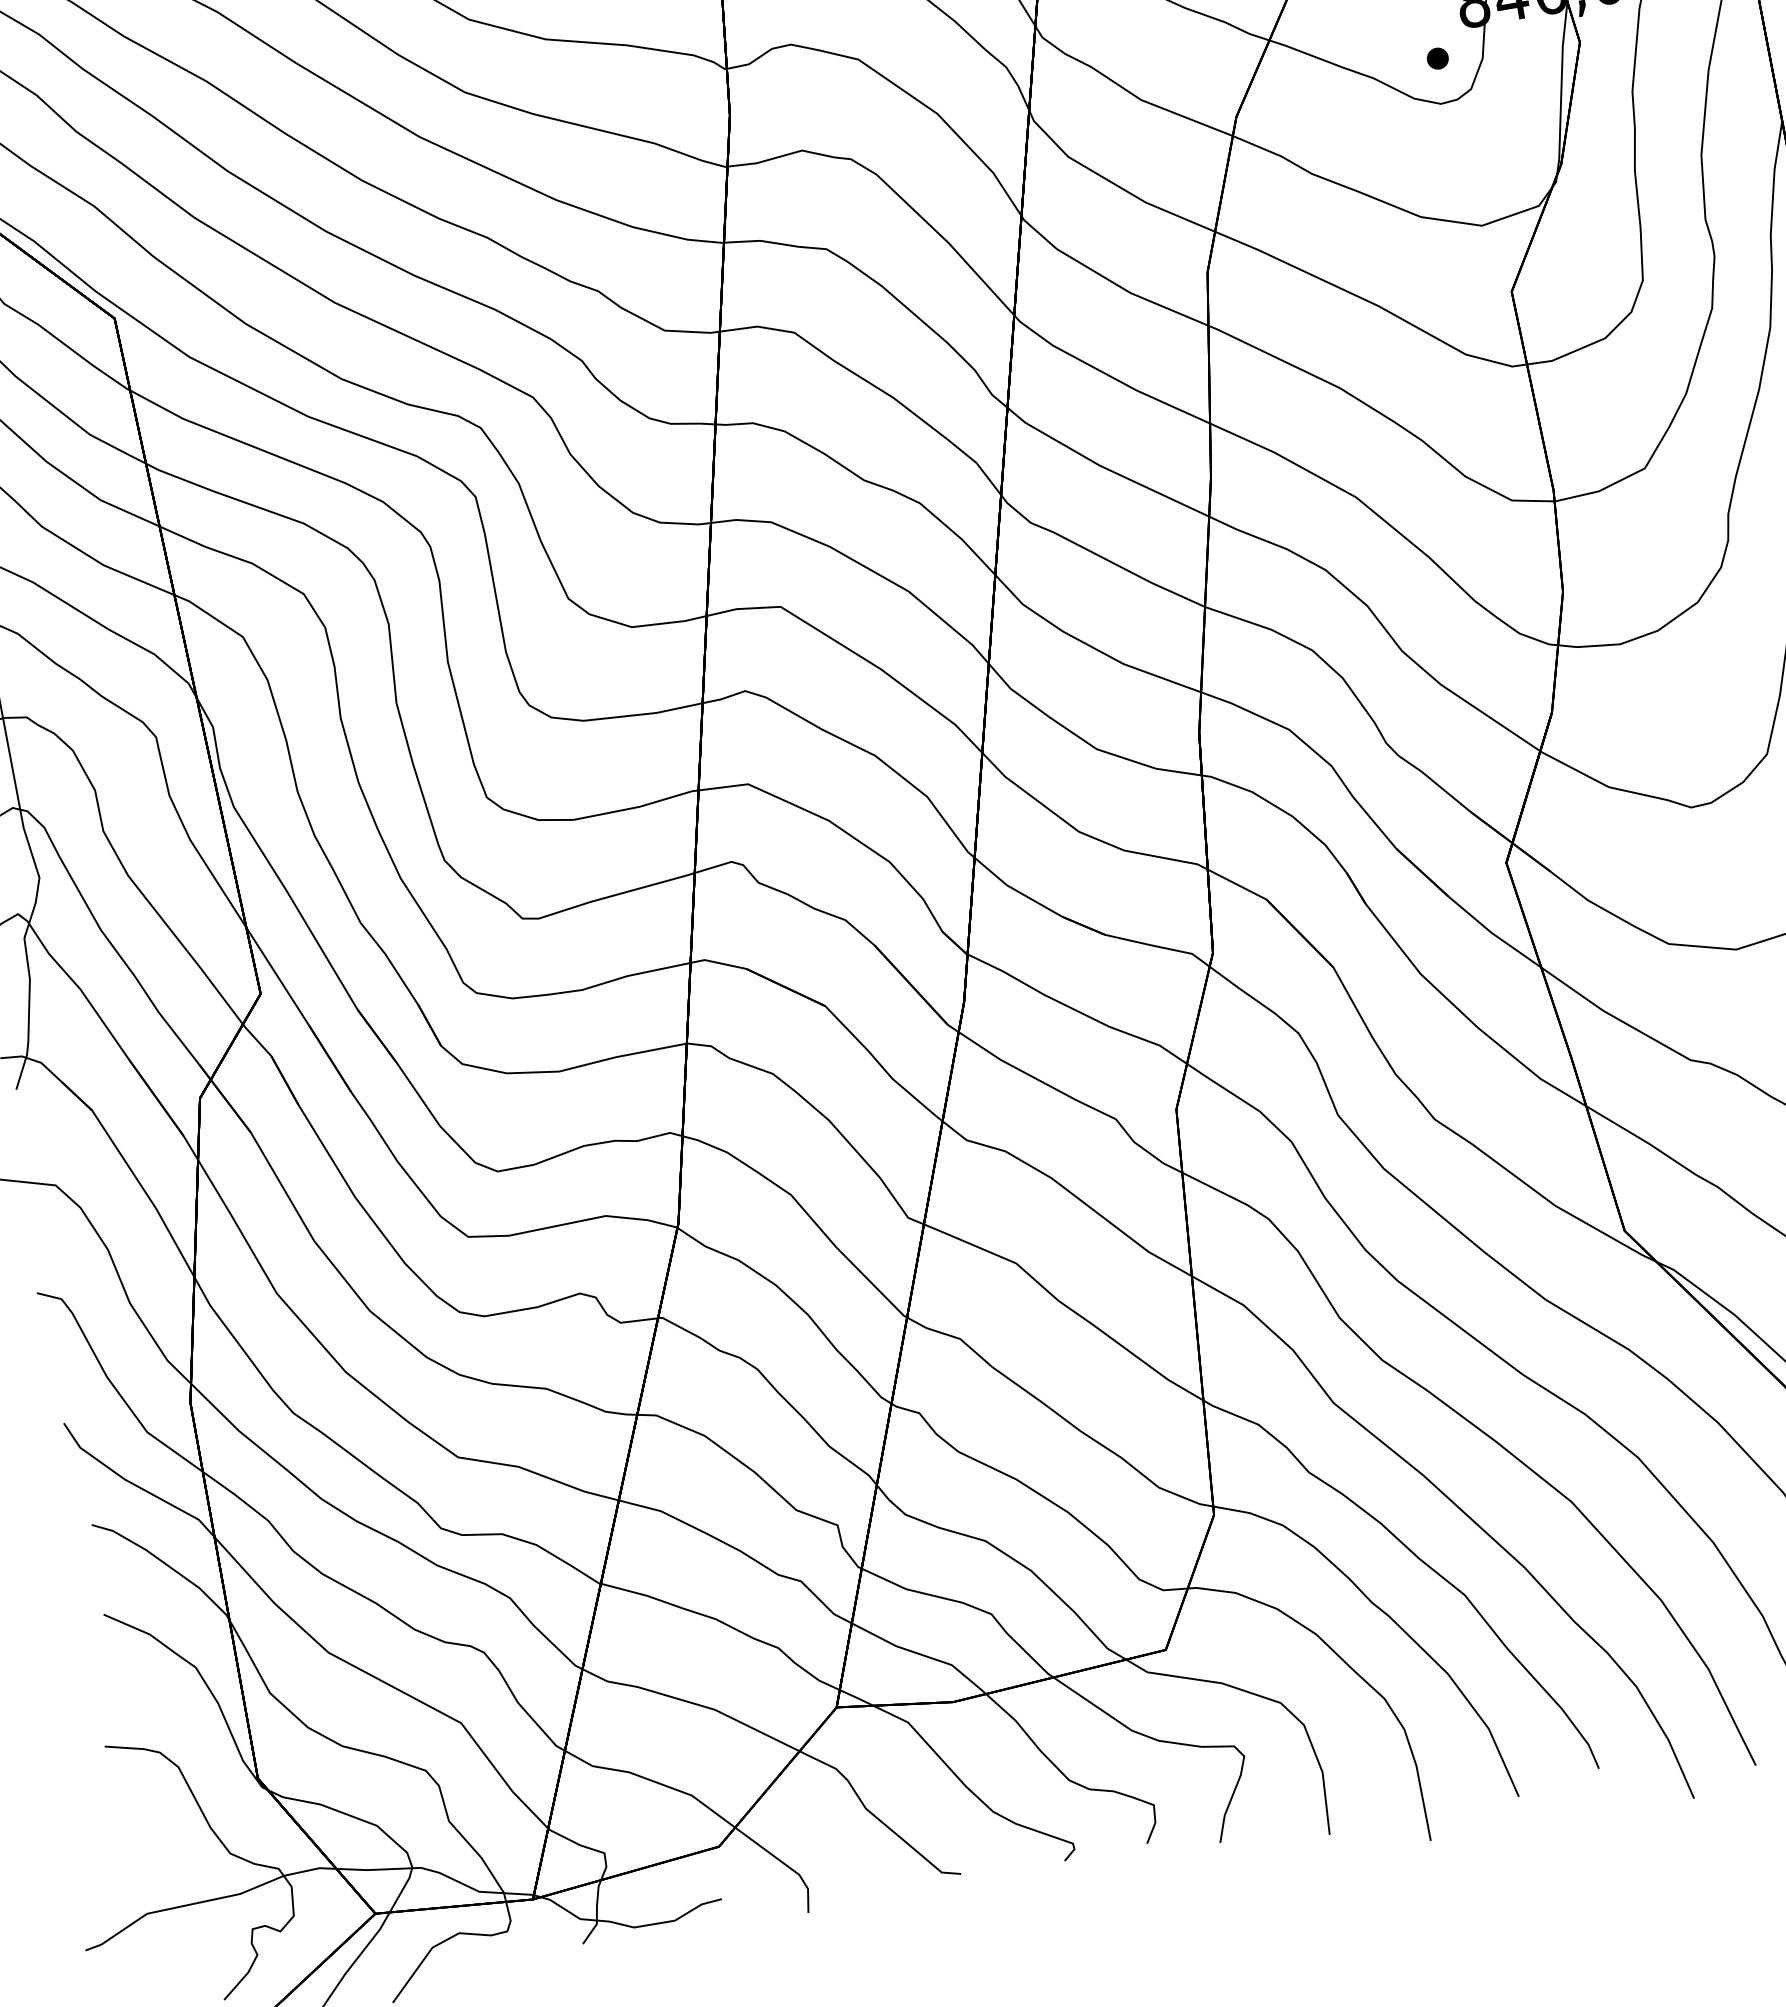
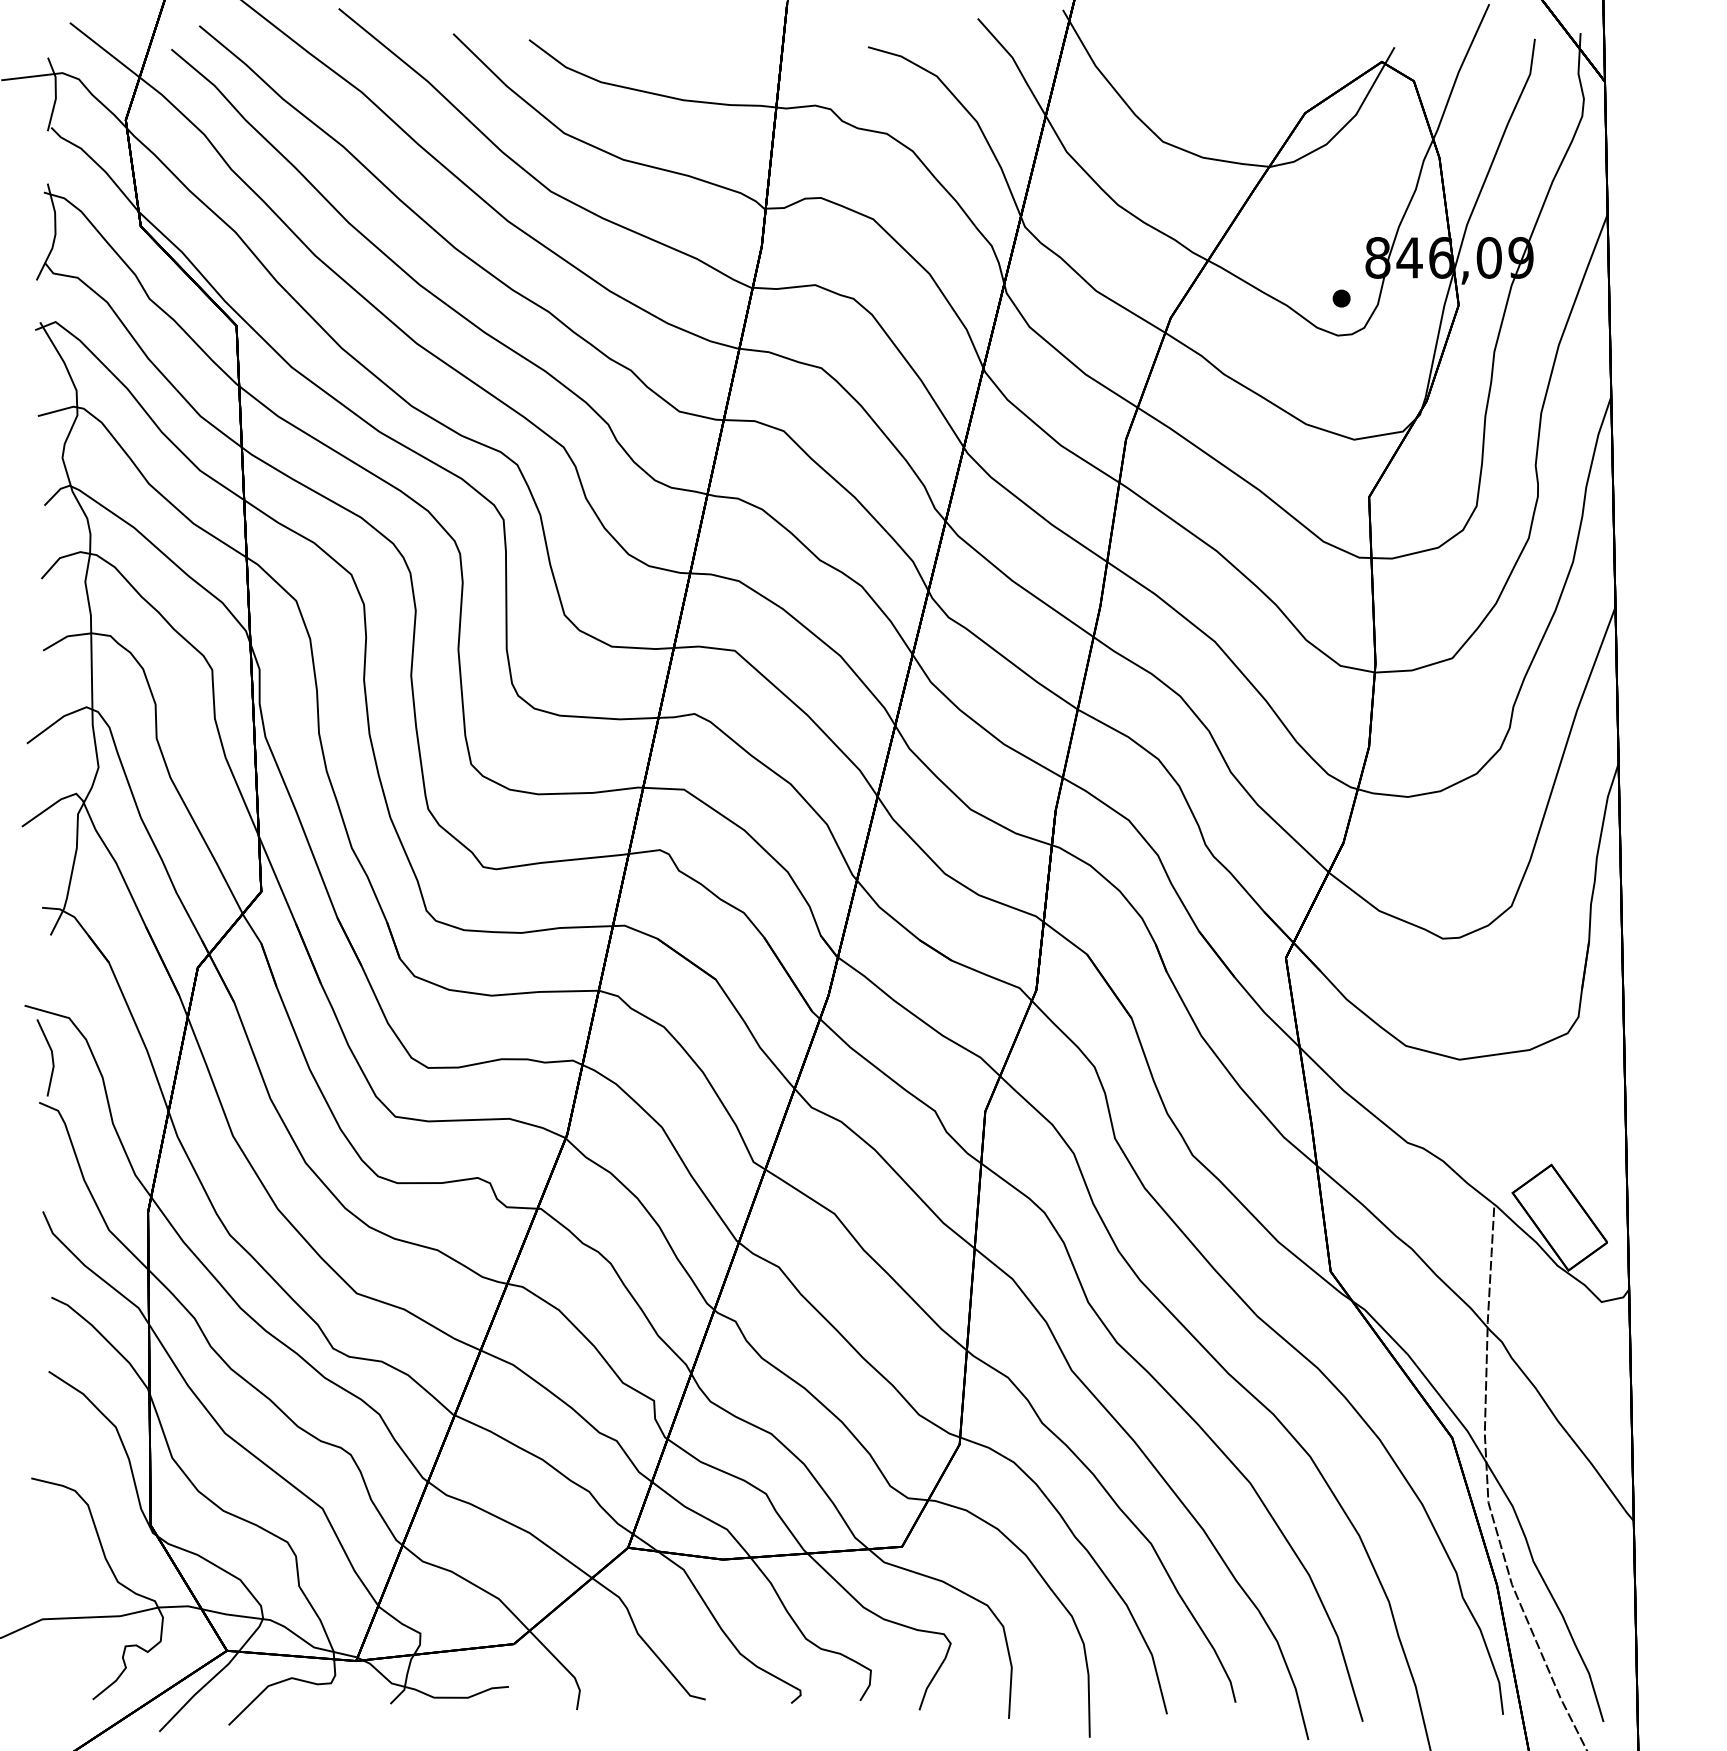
line: (42, 1236) -> (51, 1057), added

